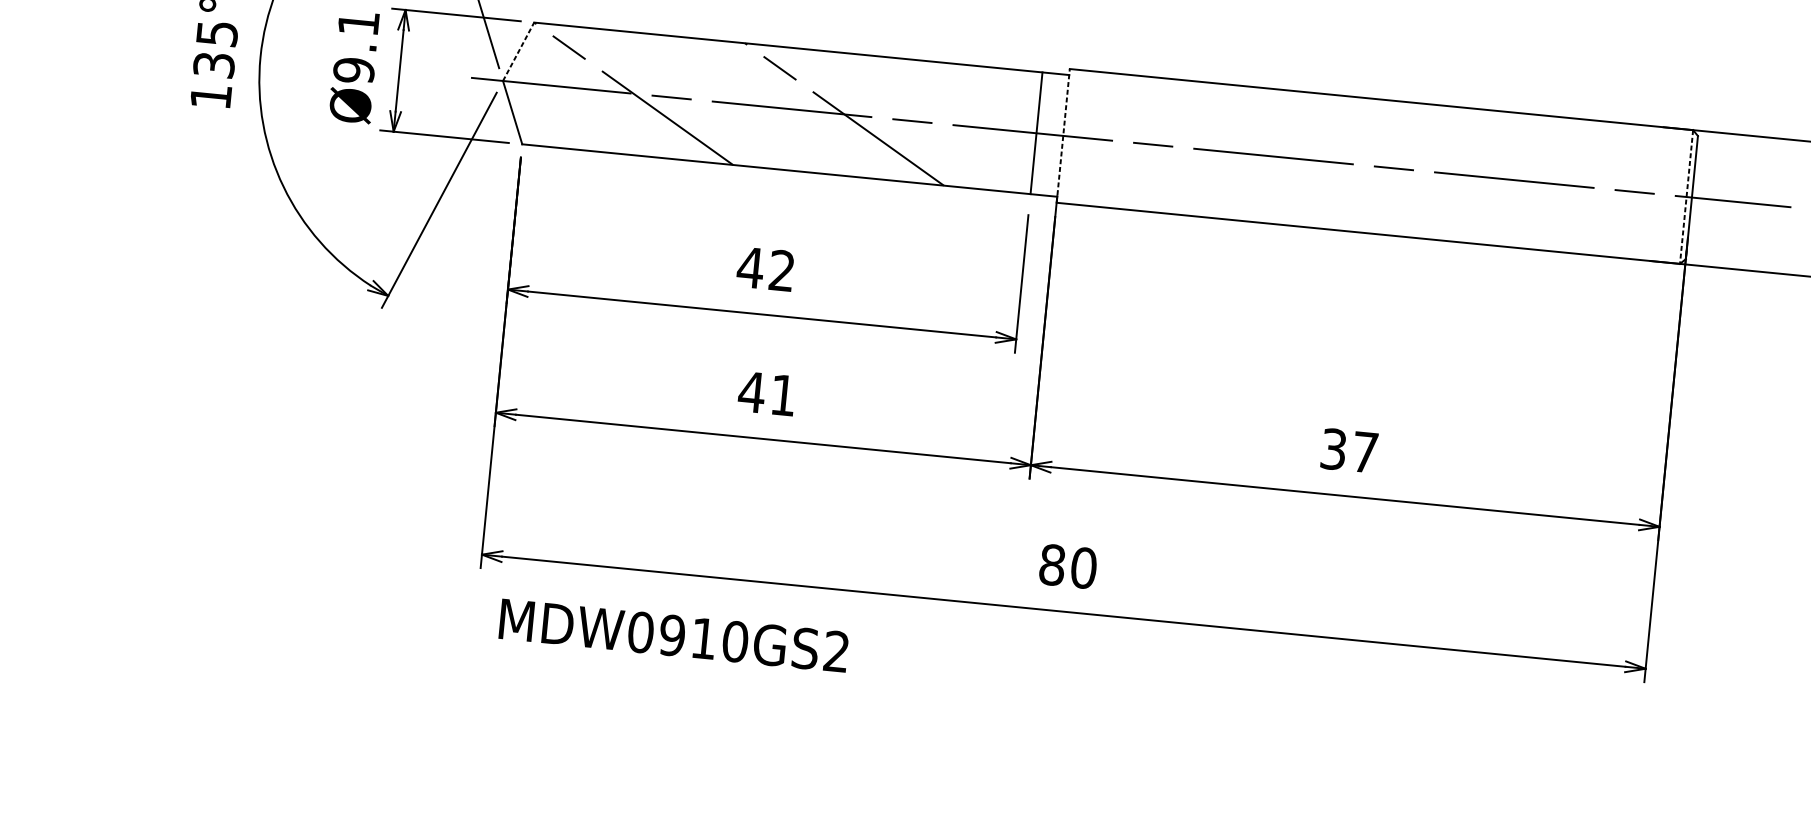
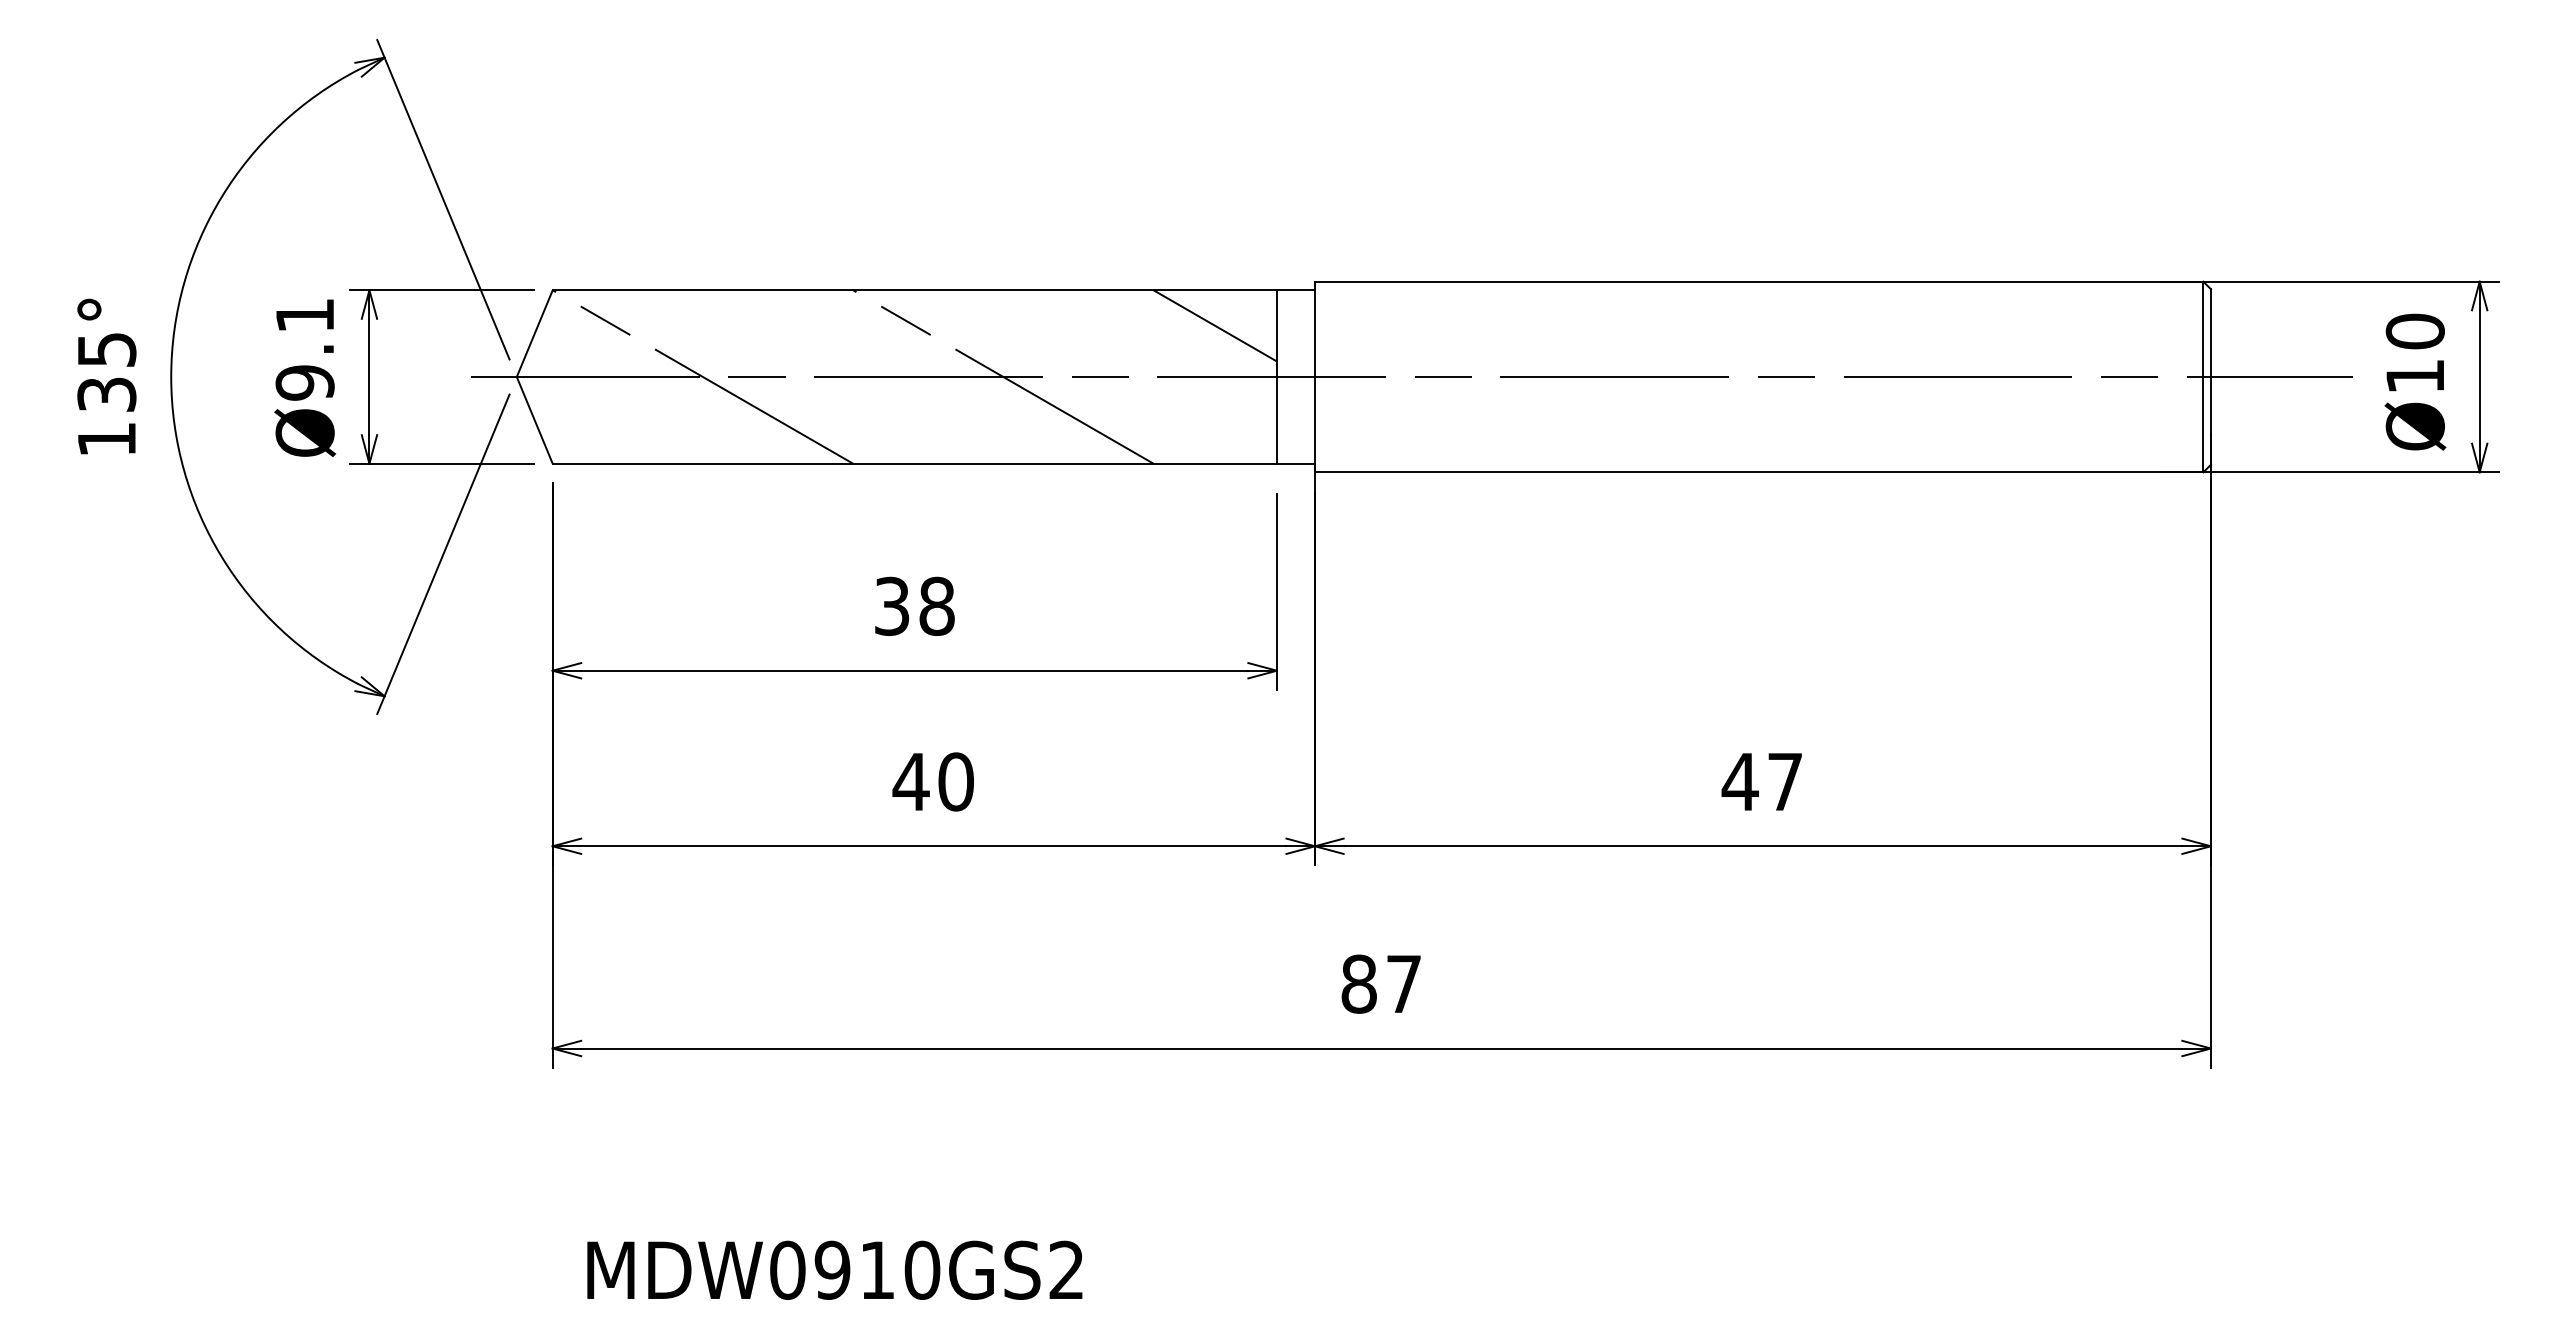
line: (518, 51) -> (534, 333), dashed -> solid
line: (996, 92) -> (1215, 325), added
line: (1063, 135) -> (1315, 376), dashed -> solid
line: (1686, 197) -> (2203, 377), dashed -> solid
text: (765, 268) -> (913, 605), 42 -> 38
text: (783, 395) -> (955, 781), 41 -> 40
text: (1333, 448) -> (1739, 781), 37 -> 47
text: (1083, 567) -> (1403, 983), 80 -> 87
text: (673, 635) -> (834, 1269), moved

